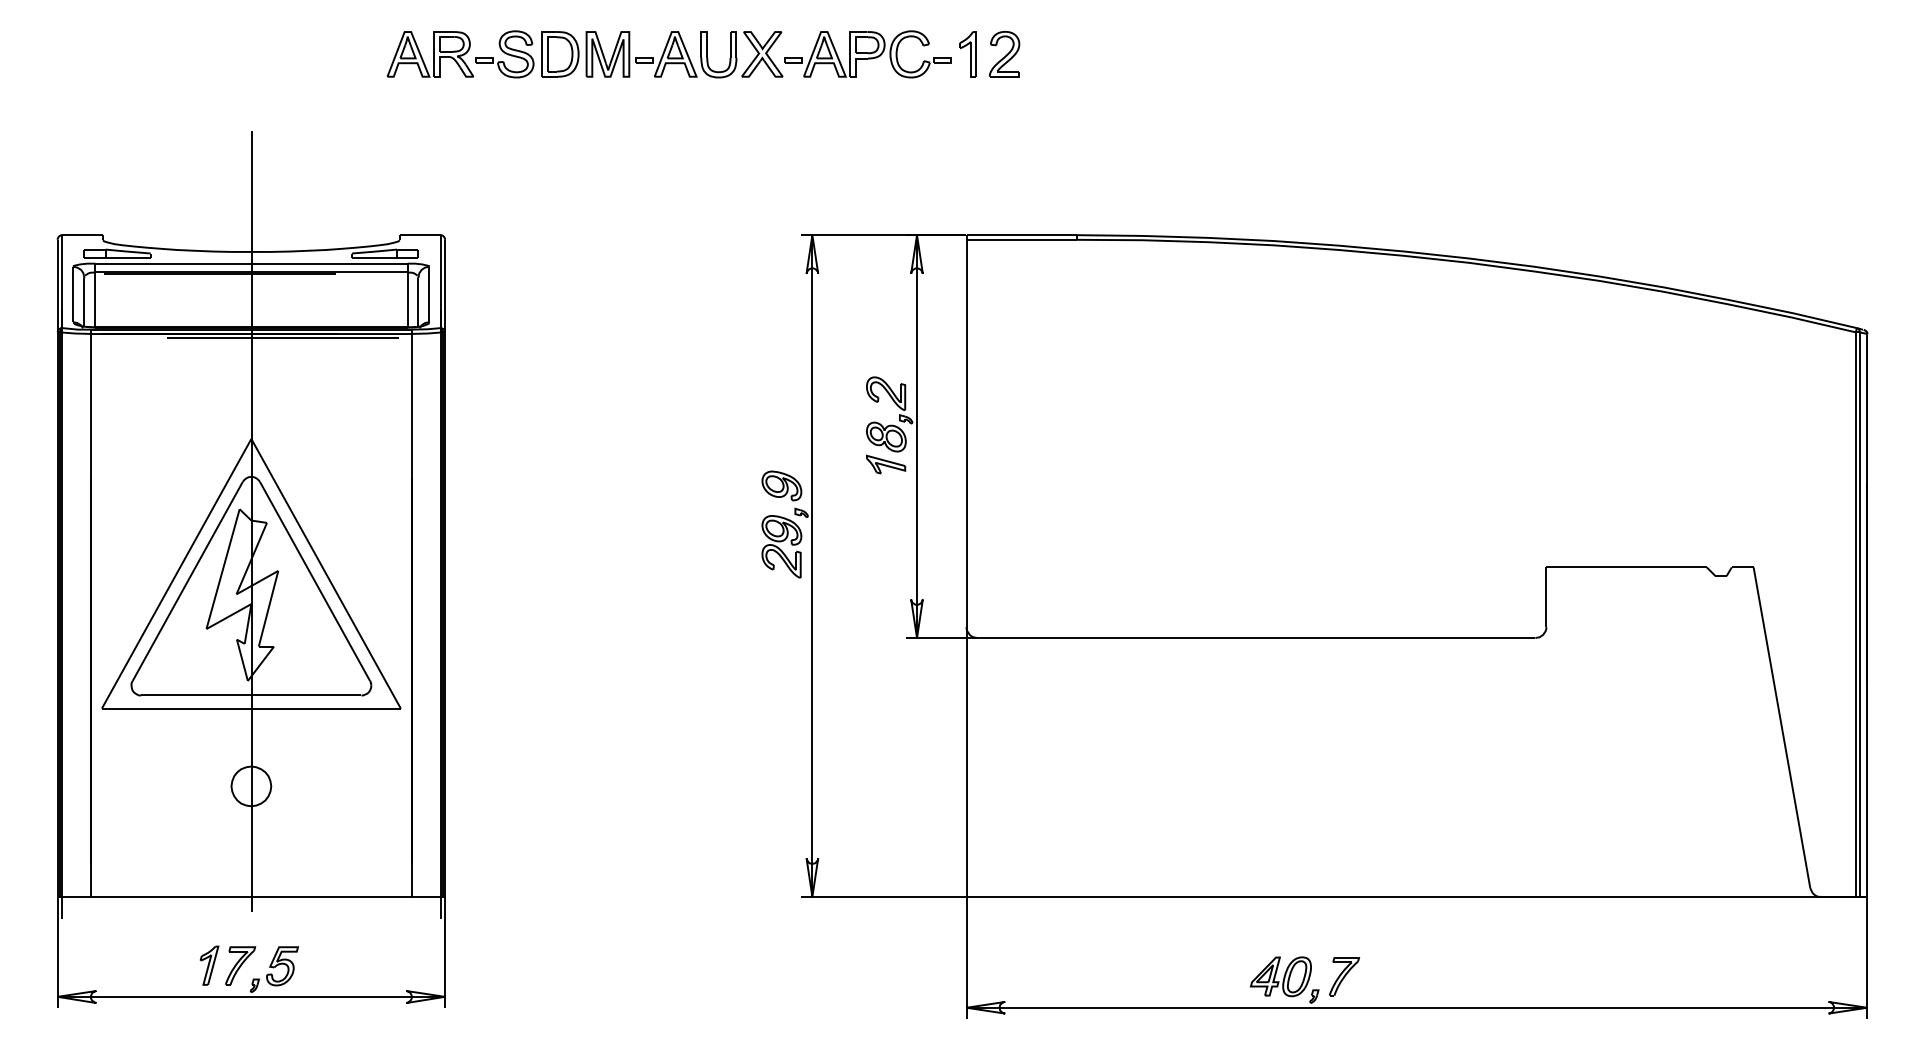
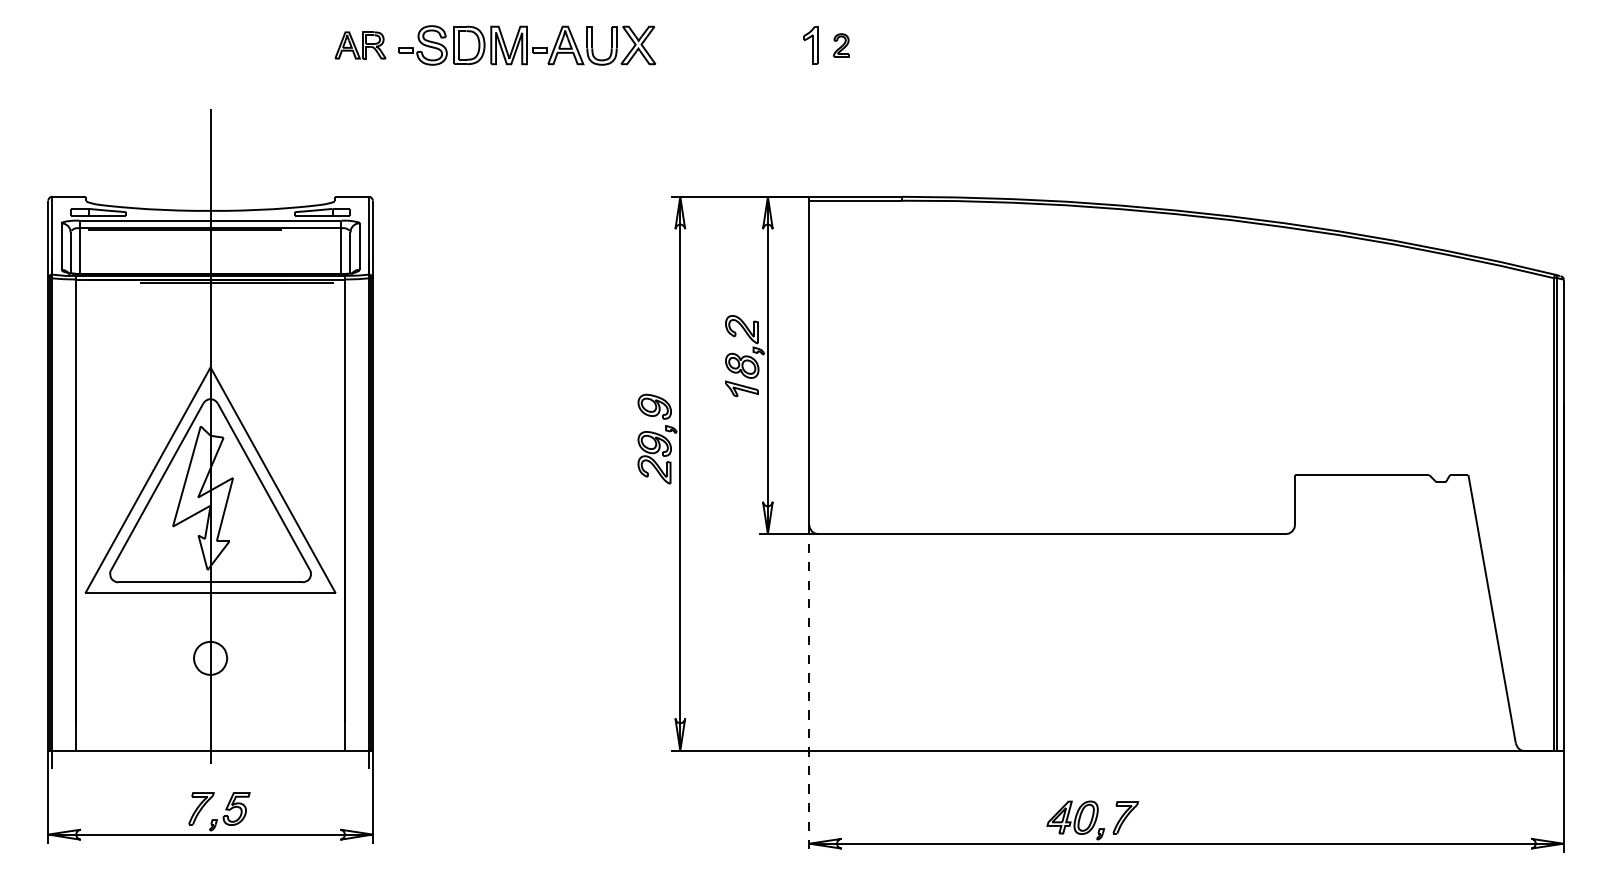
part: (430, 54) -> (360, 45), size x0.7
part: (867, 54) -> (726, 45), removed
part: (1004, 54) -> (841, 45), size x0.6
line: (966, 822) -> (809, 688), solid -> dashed
part: (209, 965) -> (175, 808), removed

